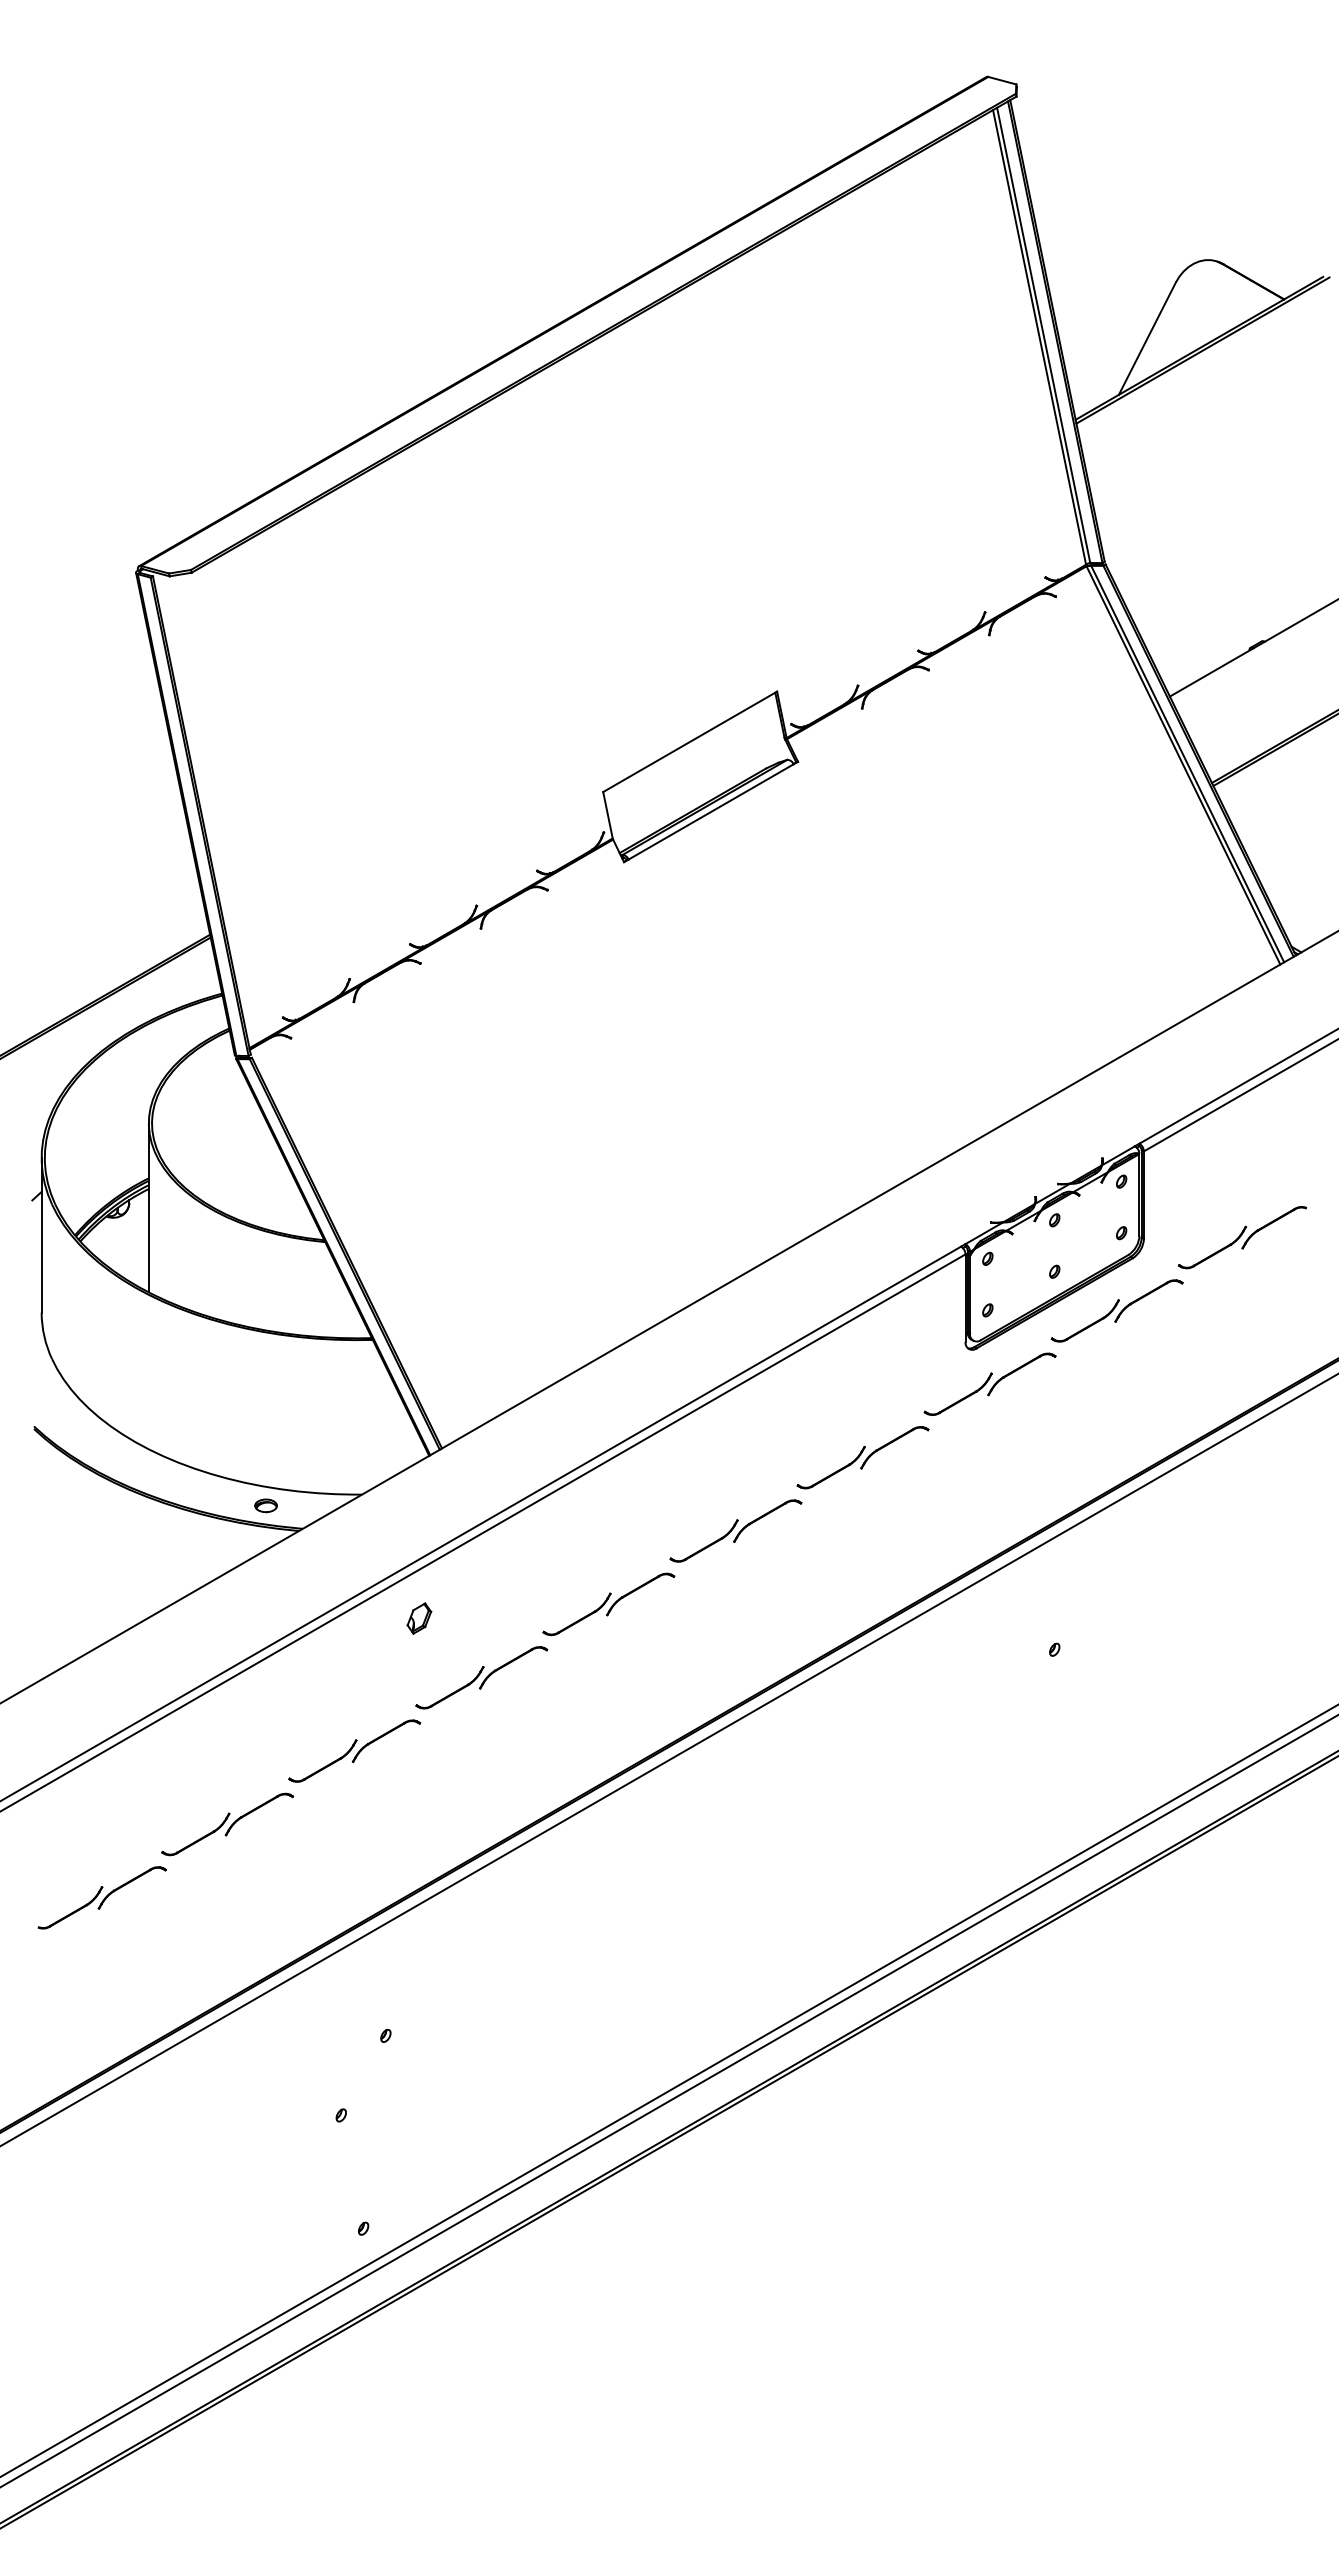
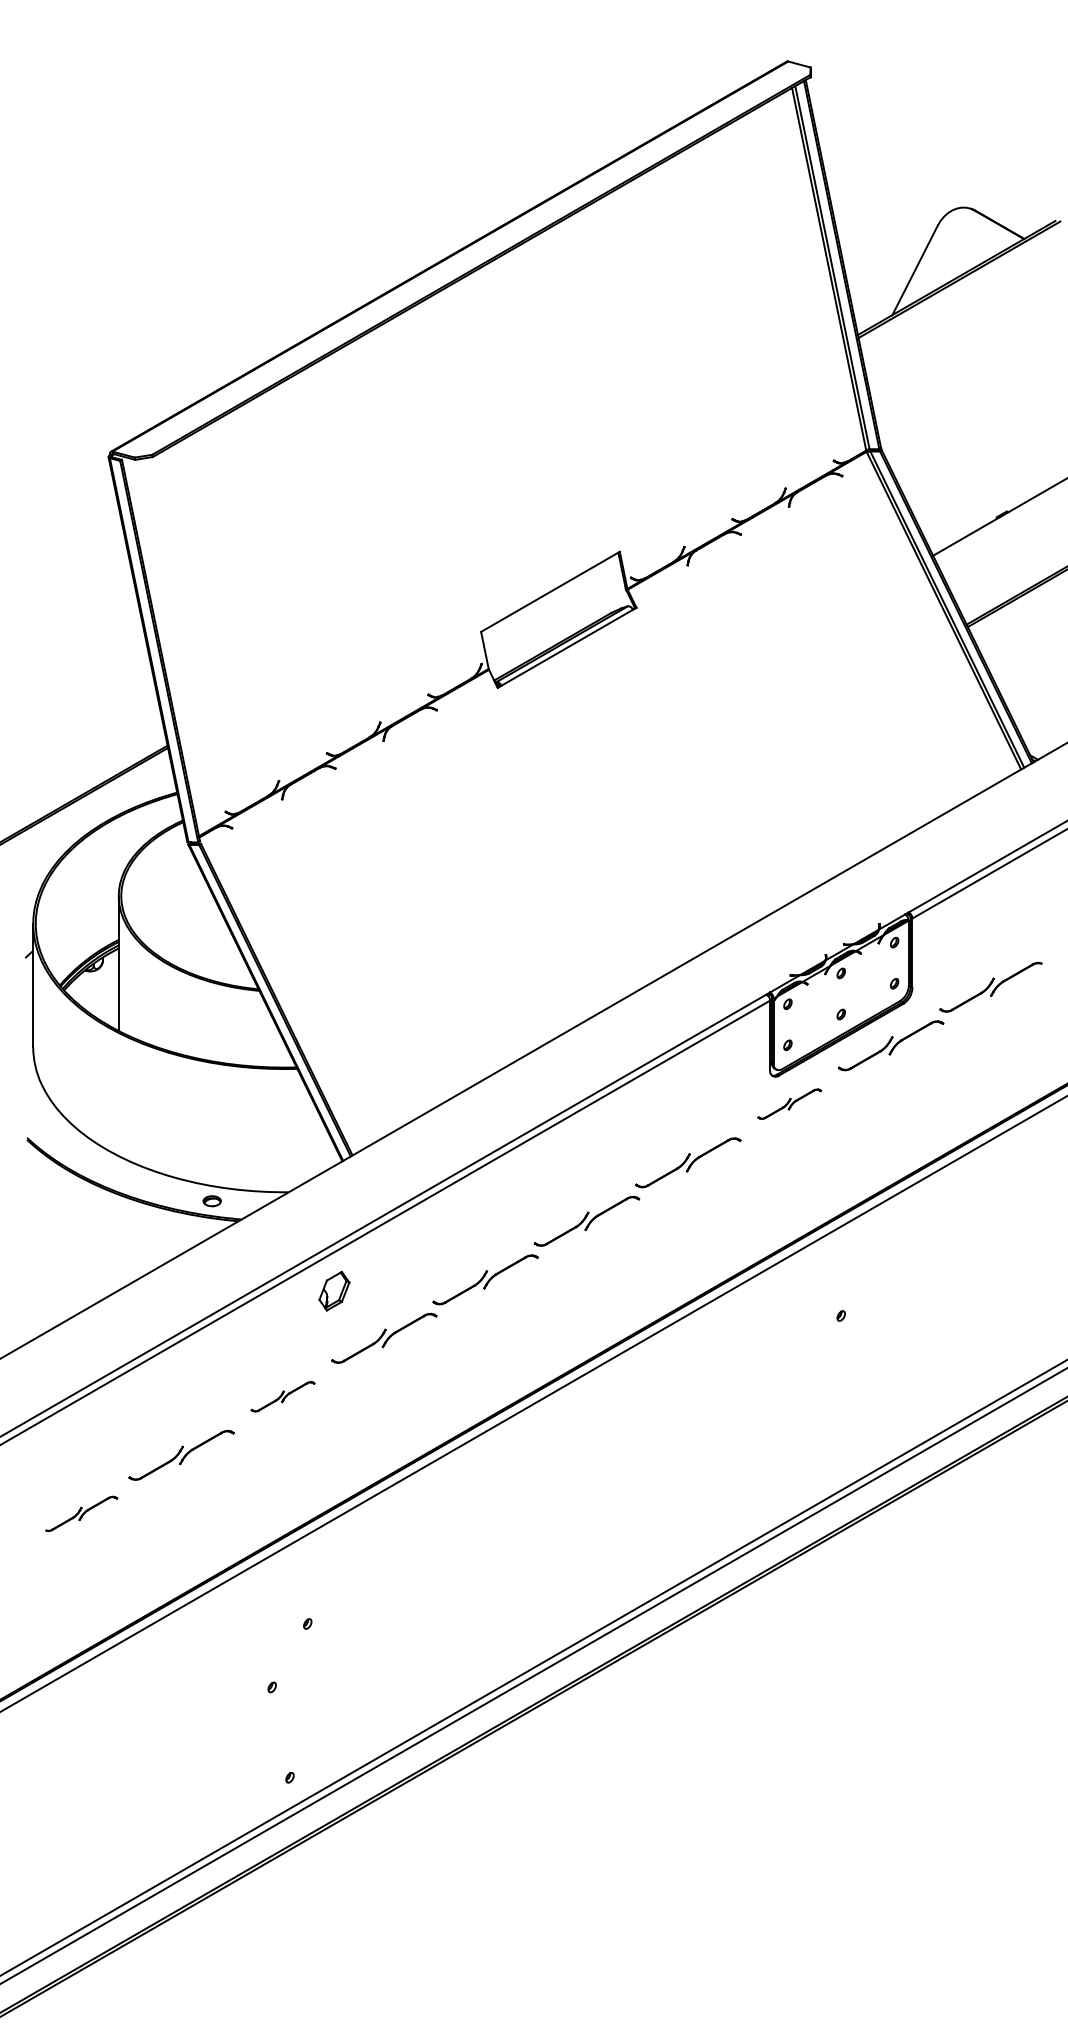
part: (989, 1383) -> (789, 1103), size x0.6
part: (419, 1618) -> (334, 1291), size x1.6
part: (354, 1750) -> (282, 1396), size x0.6
part: (101, 1897) -> (80, 1513), size x0.7

